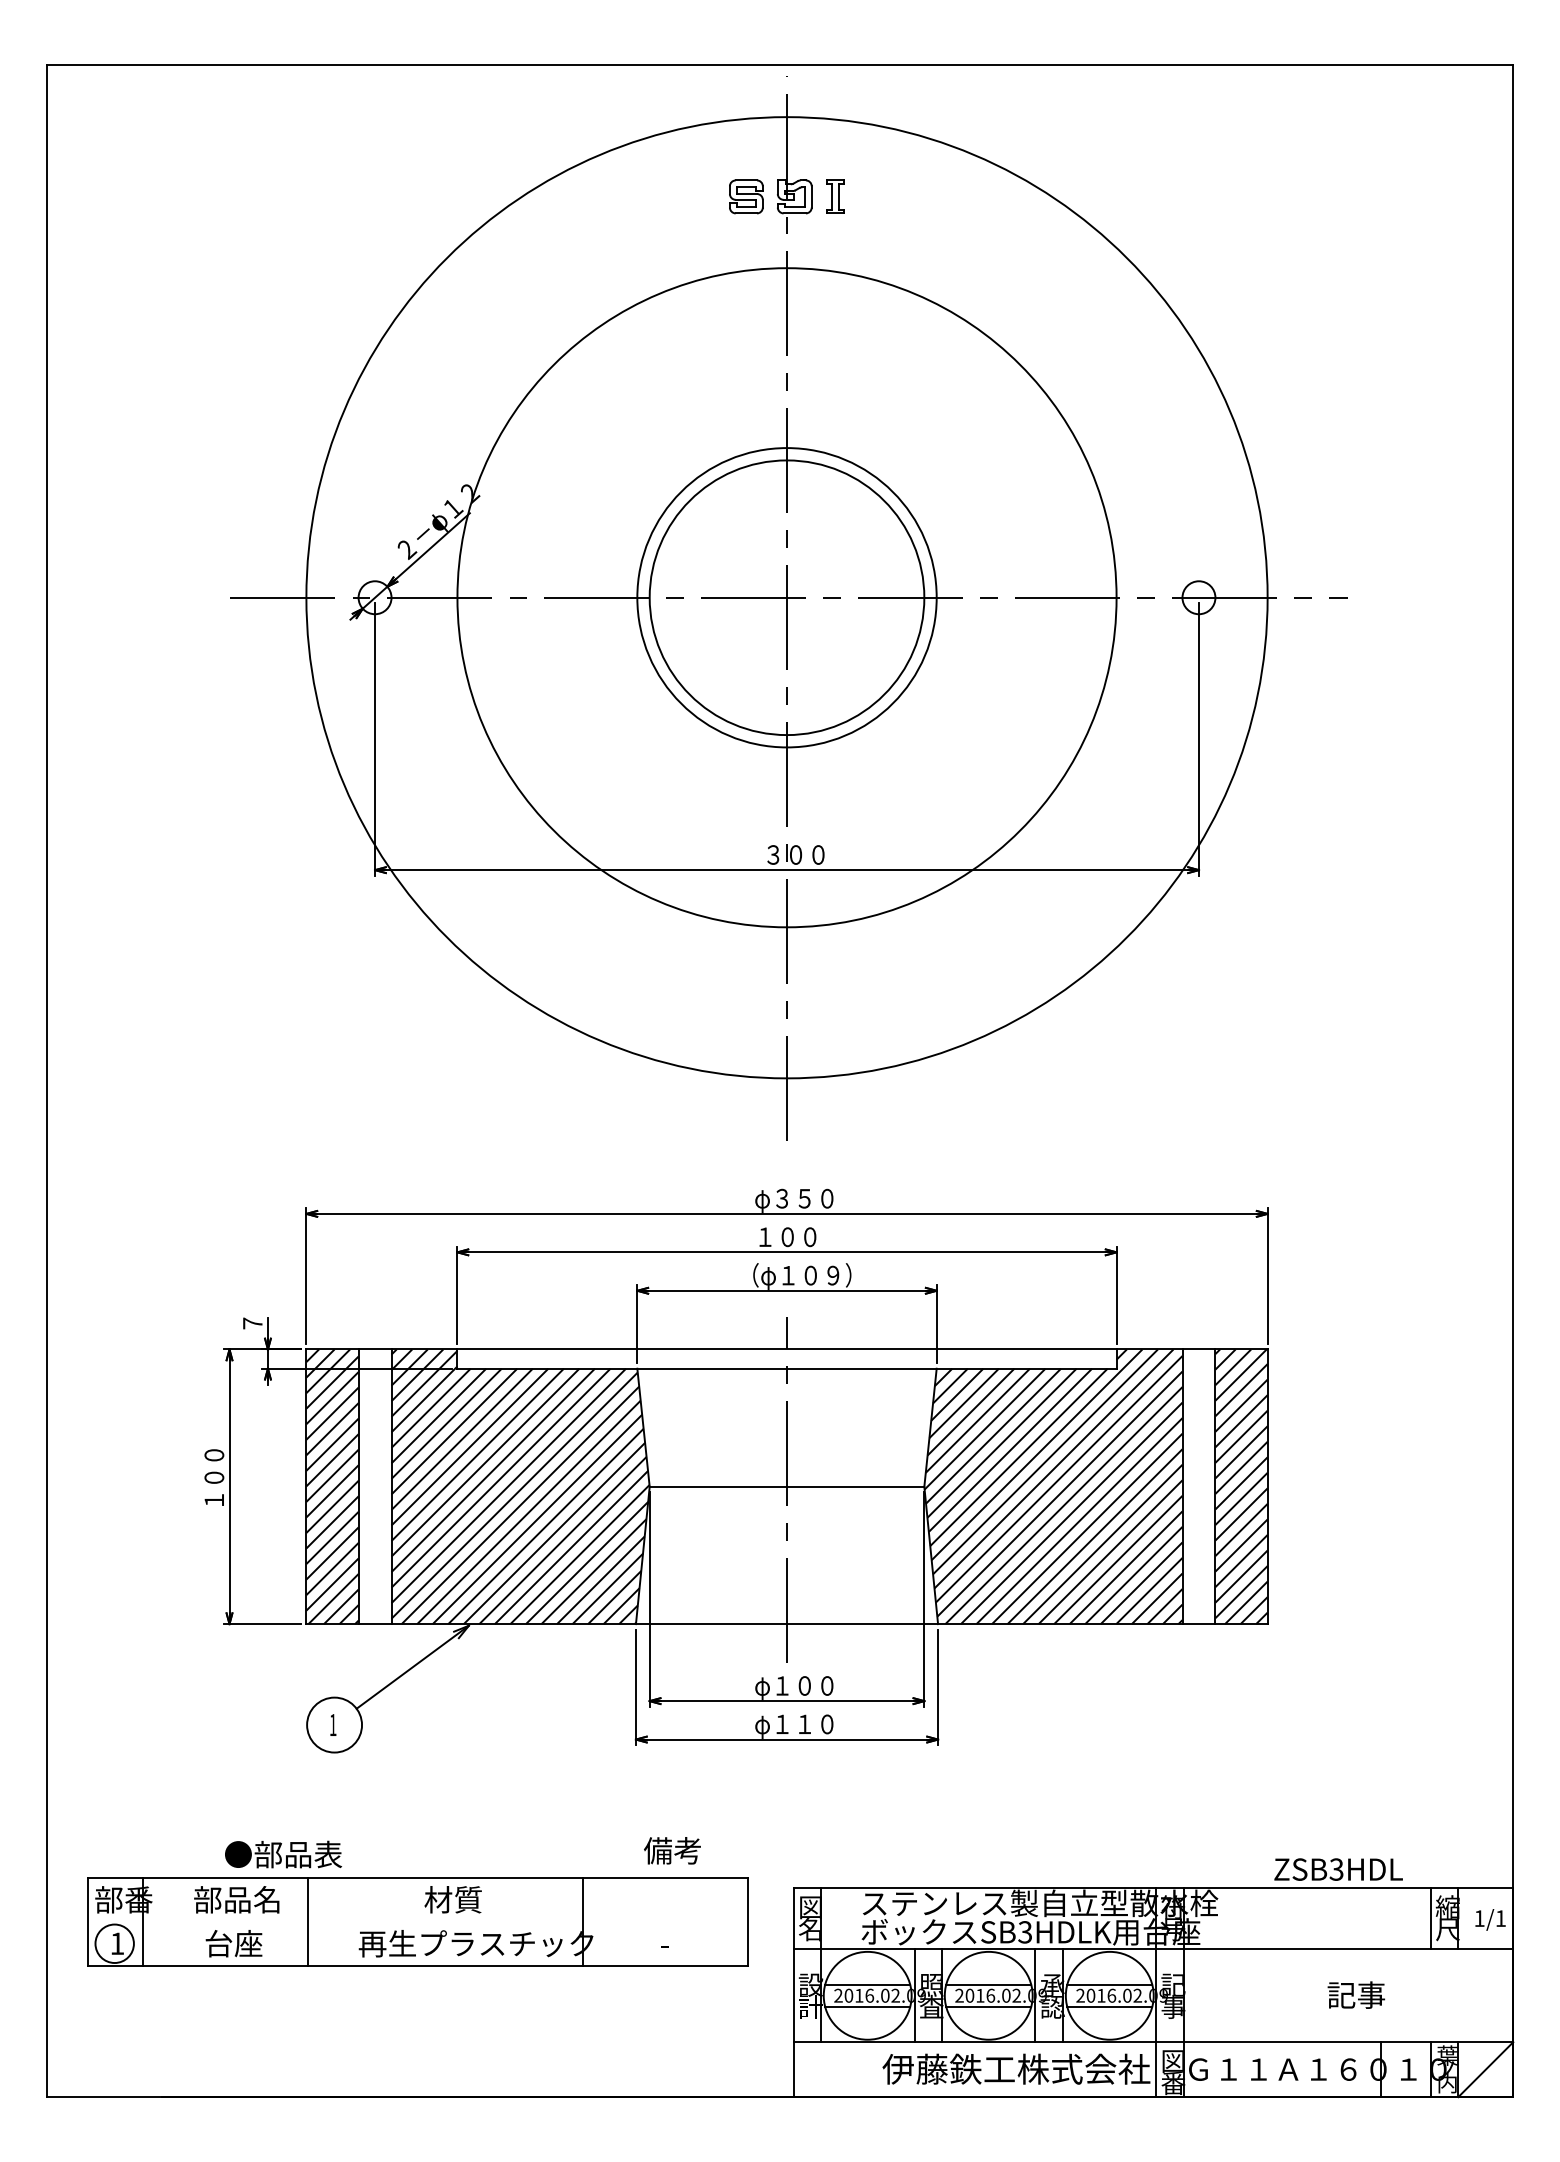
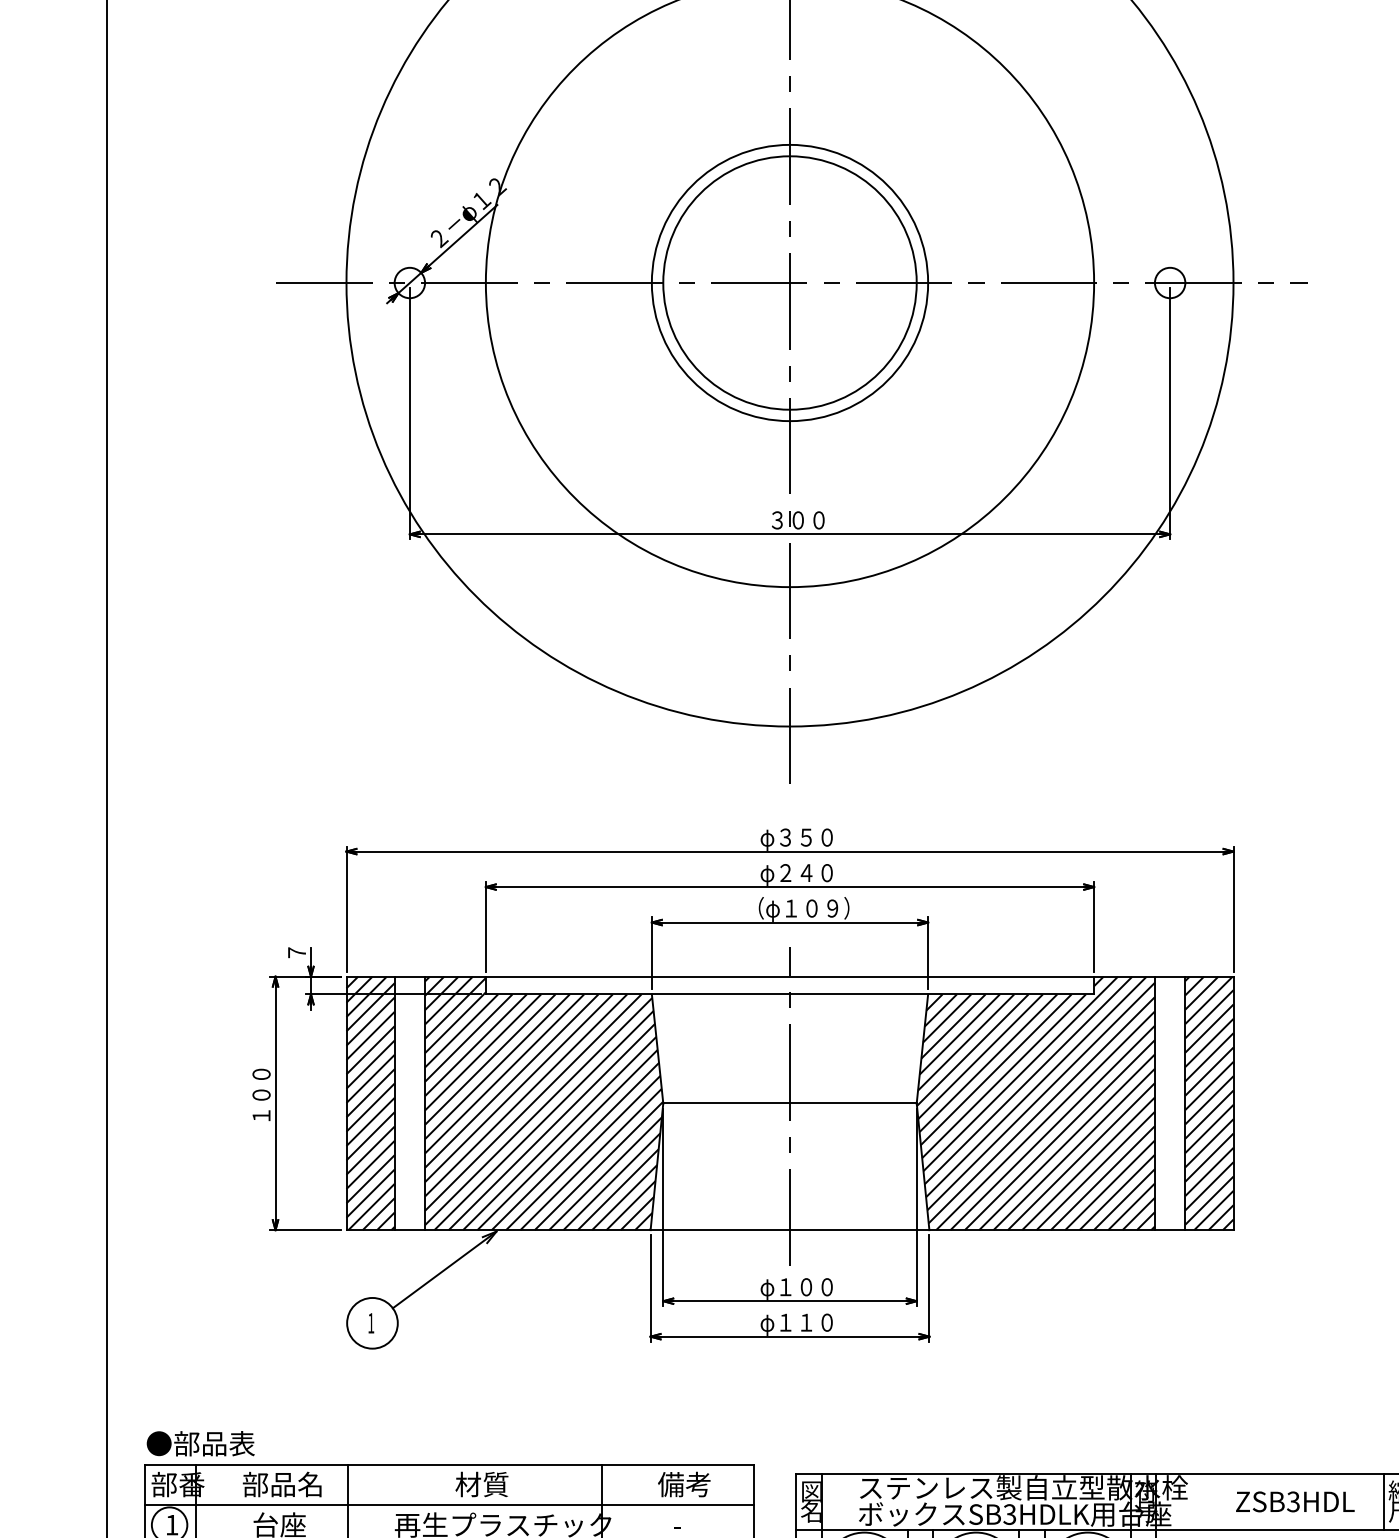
text: (794, 1238) -> (796, 874), １００ -> φ２４０
text: (672, 1850) -> (684, 1484), moved
text: (283, 1854) -> (200, 1443), moved
text: (1338, 1869) -> (1295, 1501), moved
line: (417, 1922) -> (449, 1505), added

